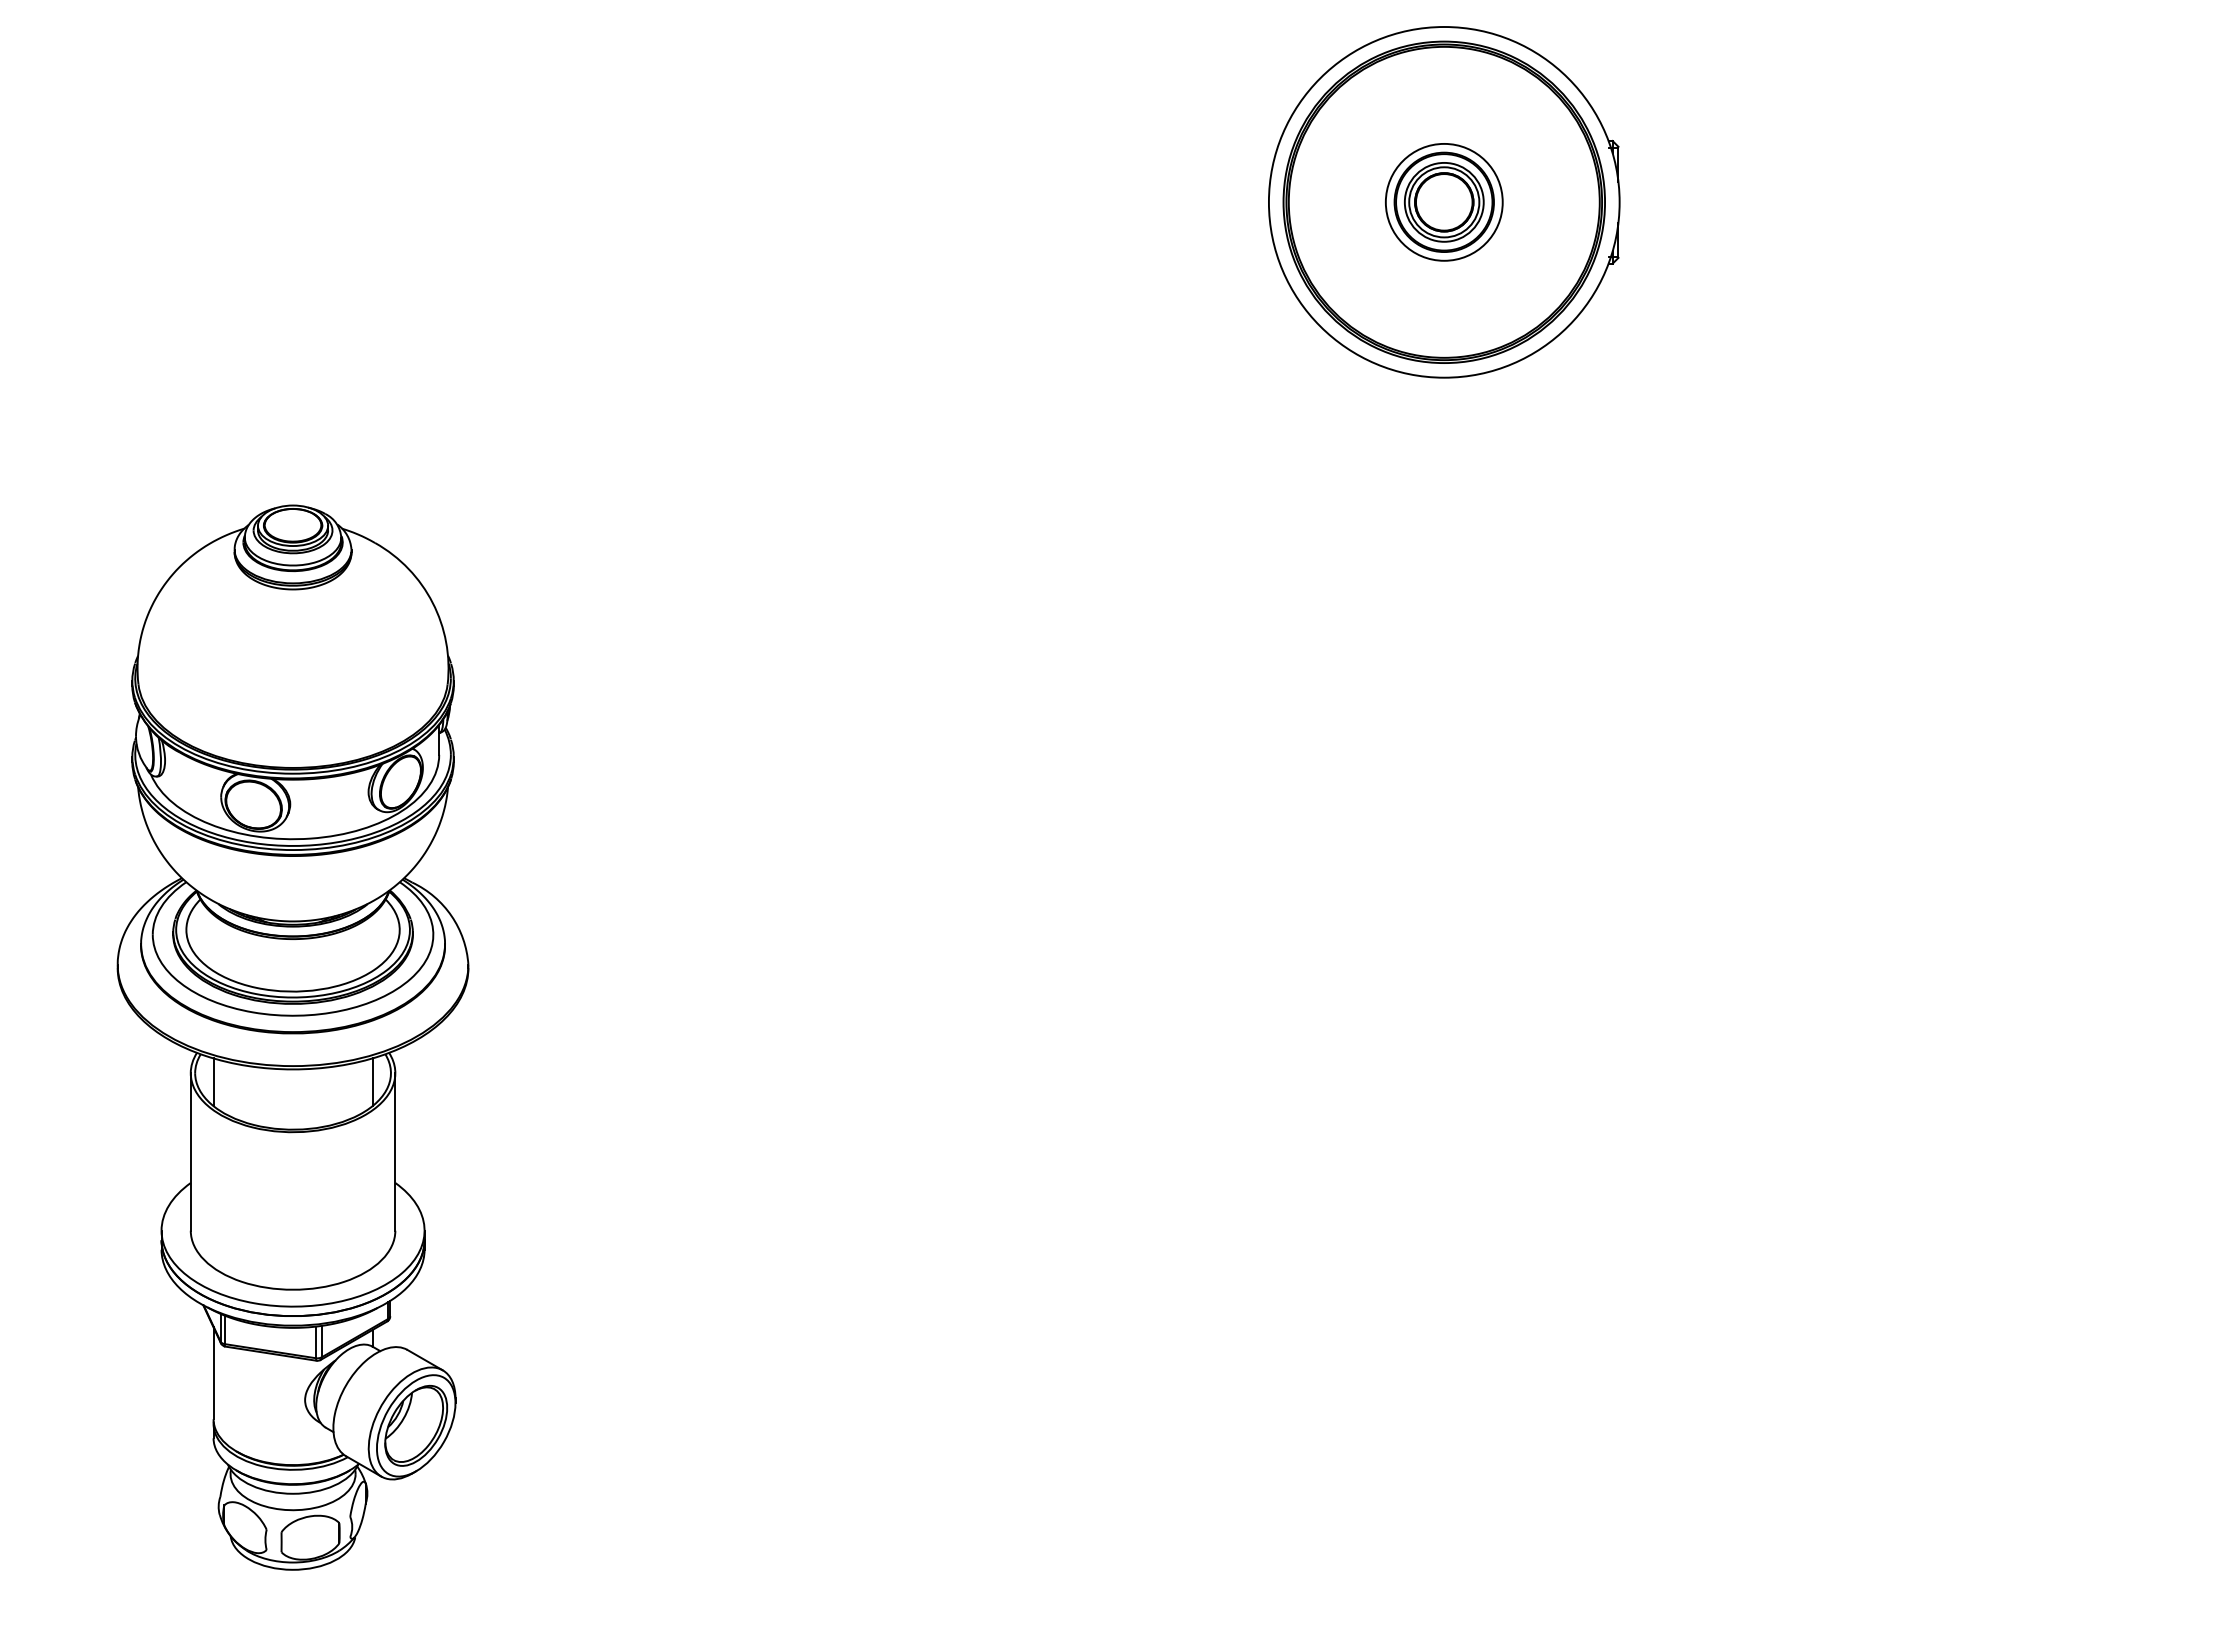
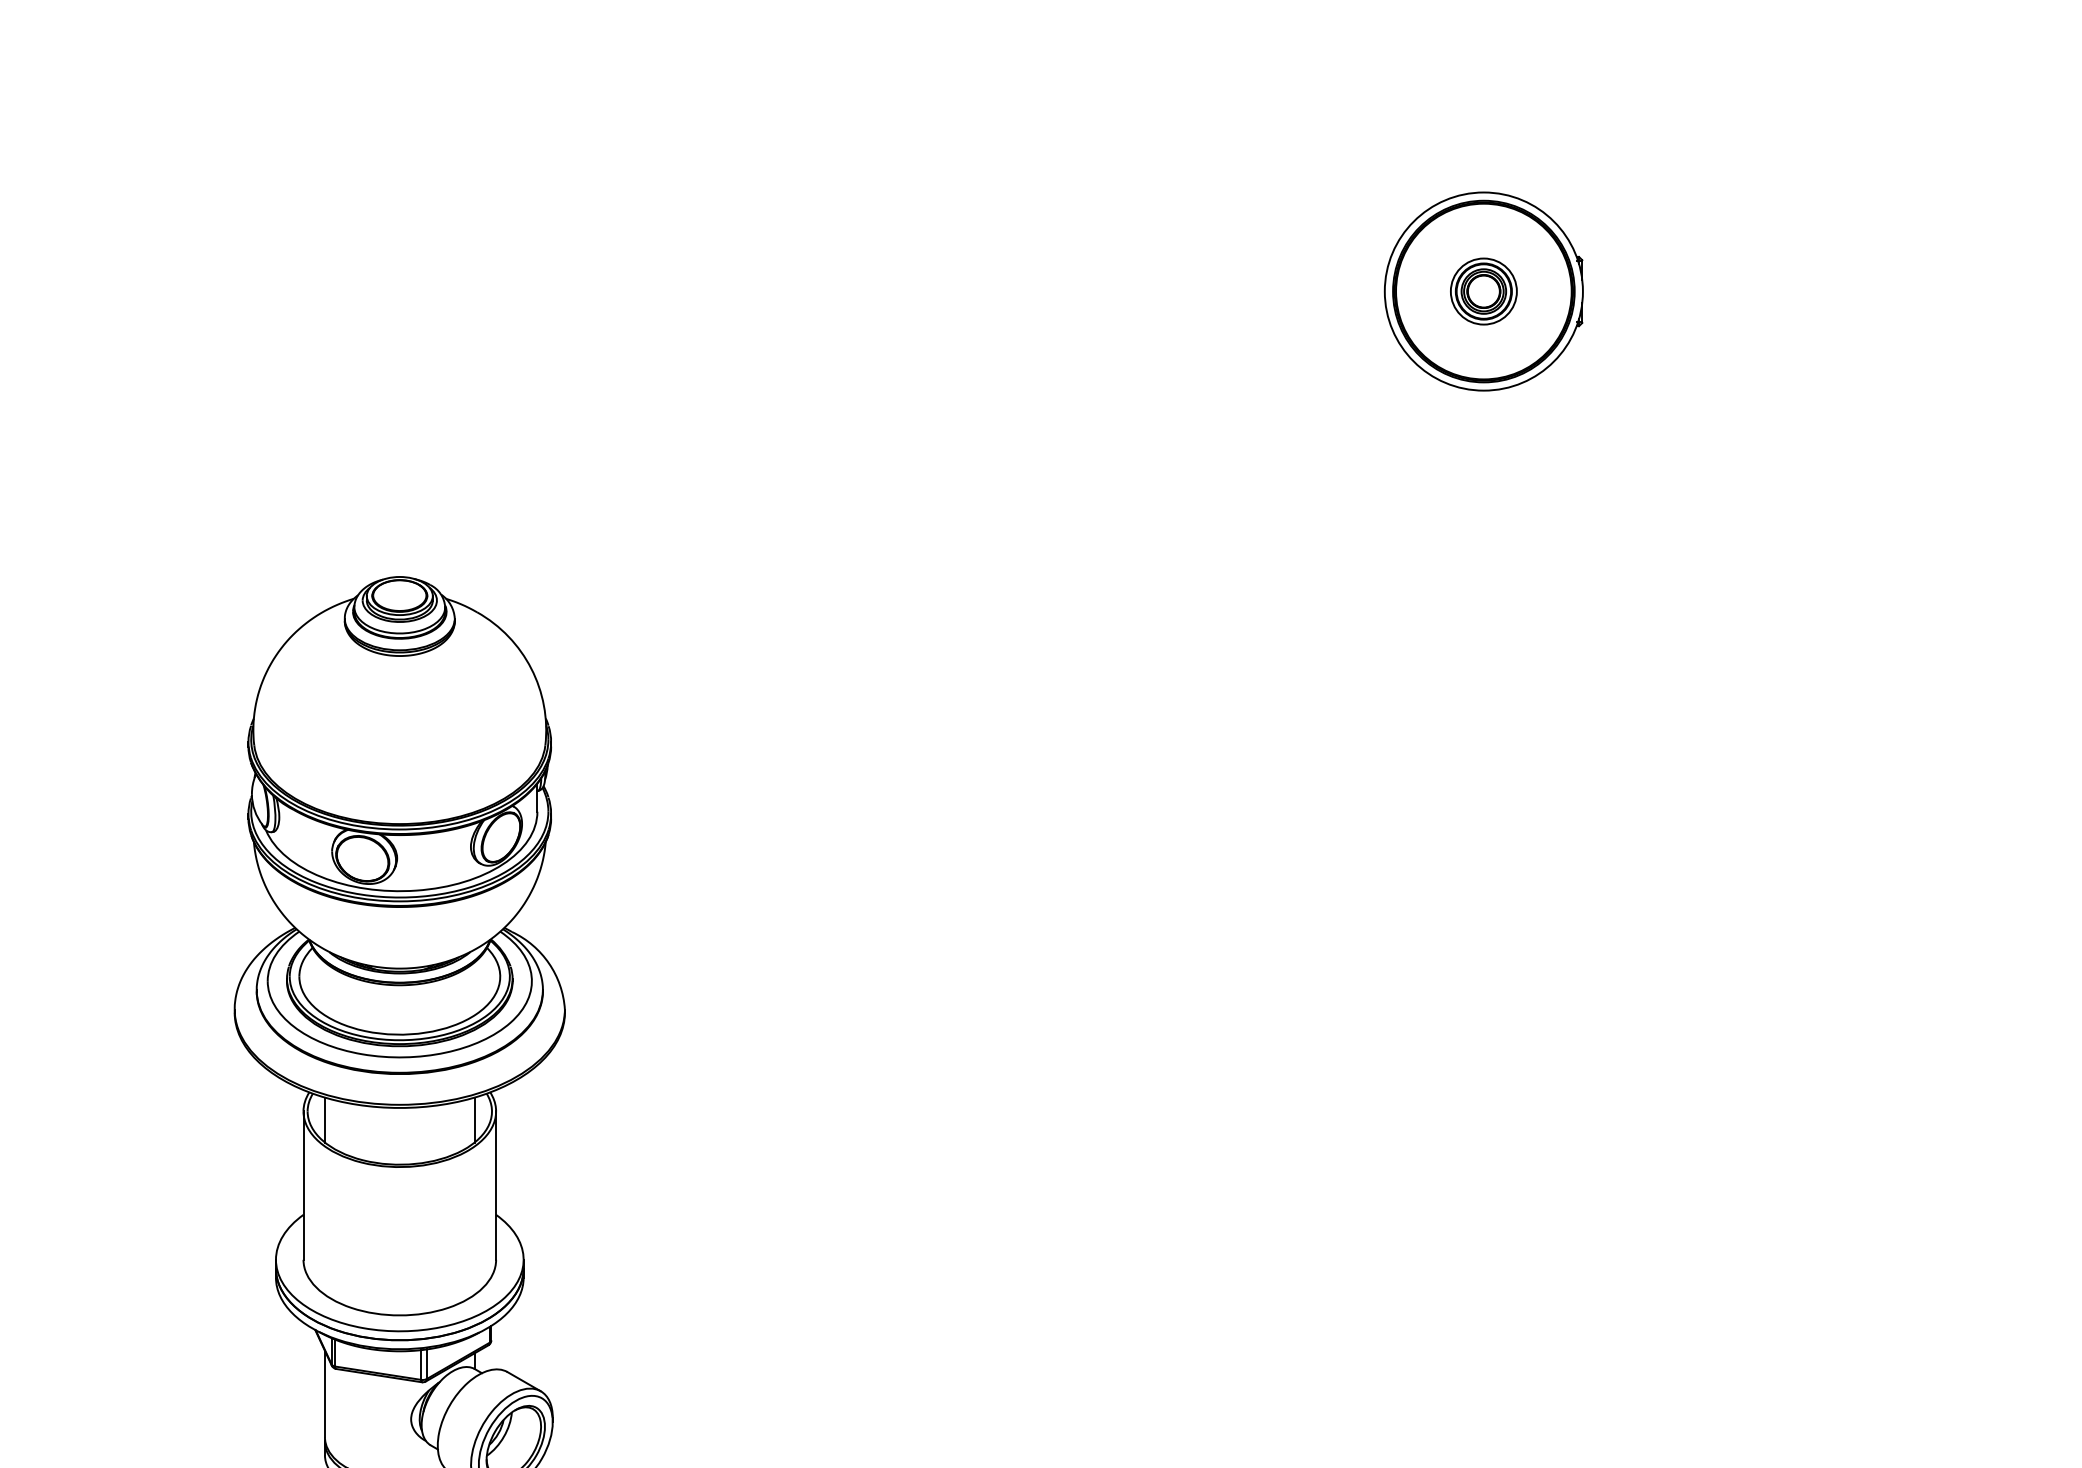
part: (1444, 202) -> (1484, 291), size x0.6

